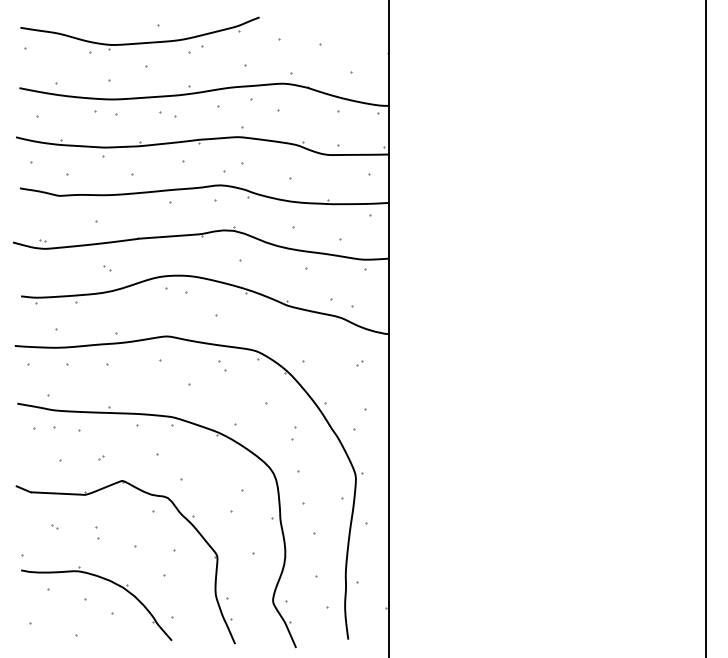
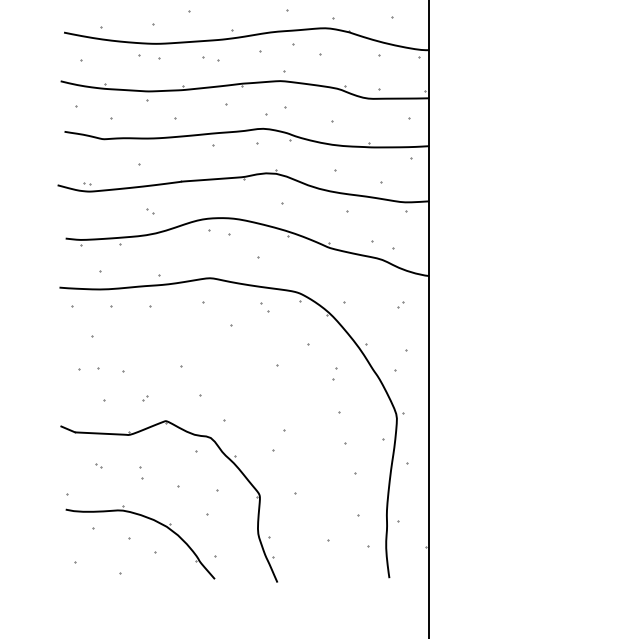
part: (172, 426) -> (215, 367), removed

